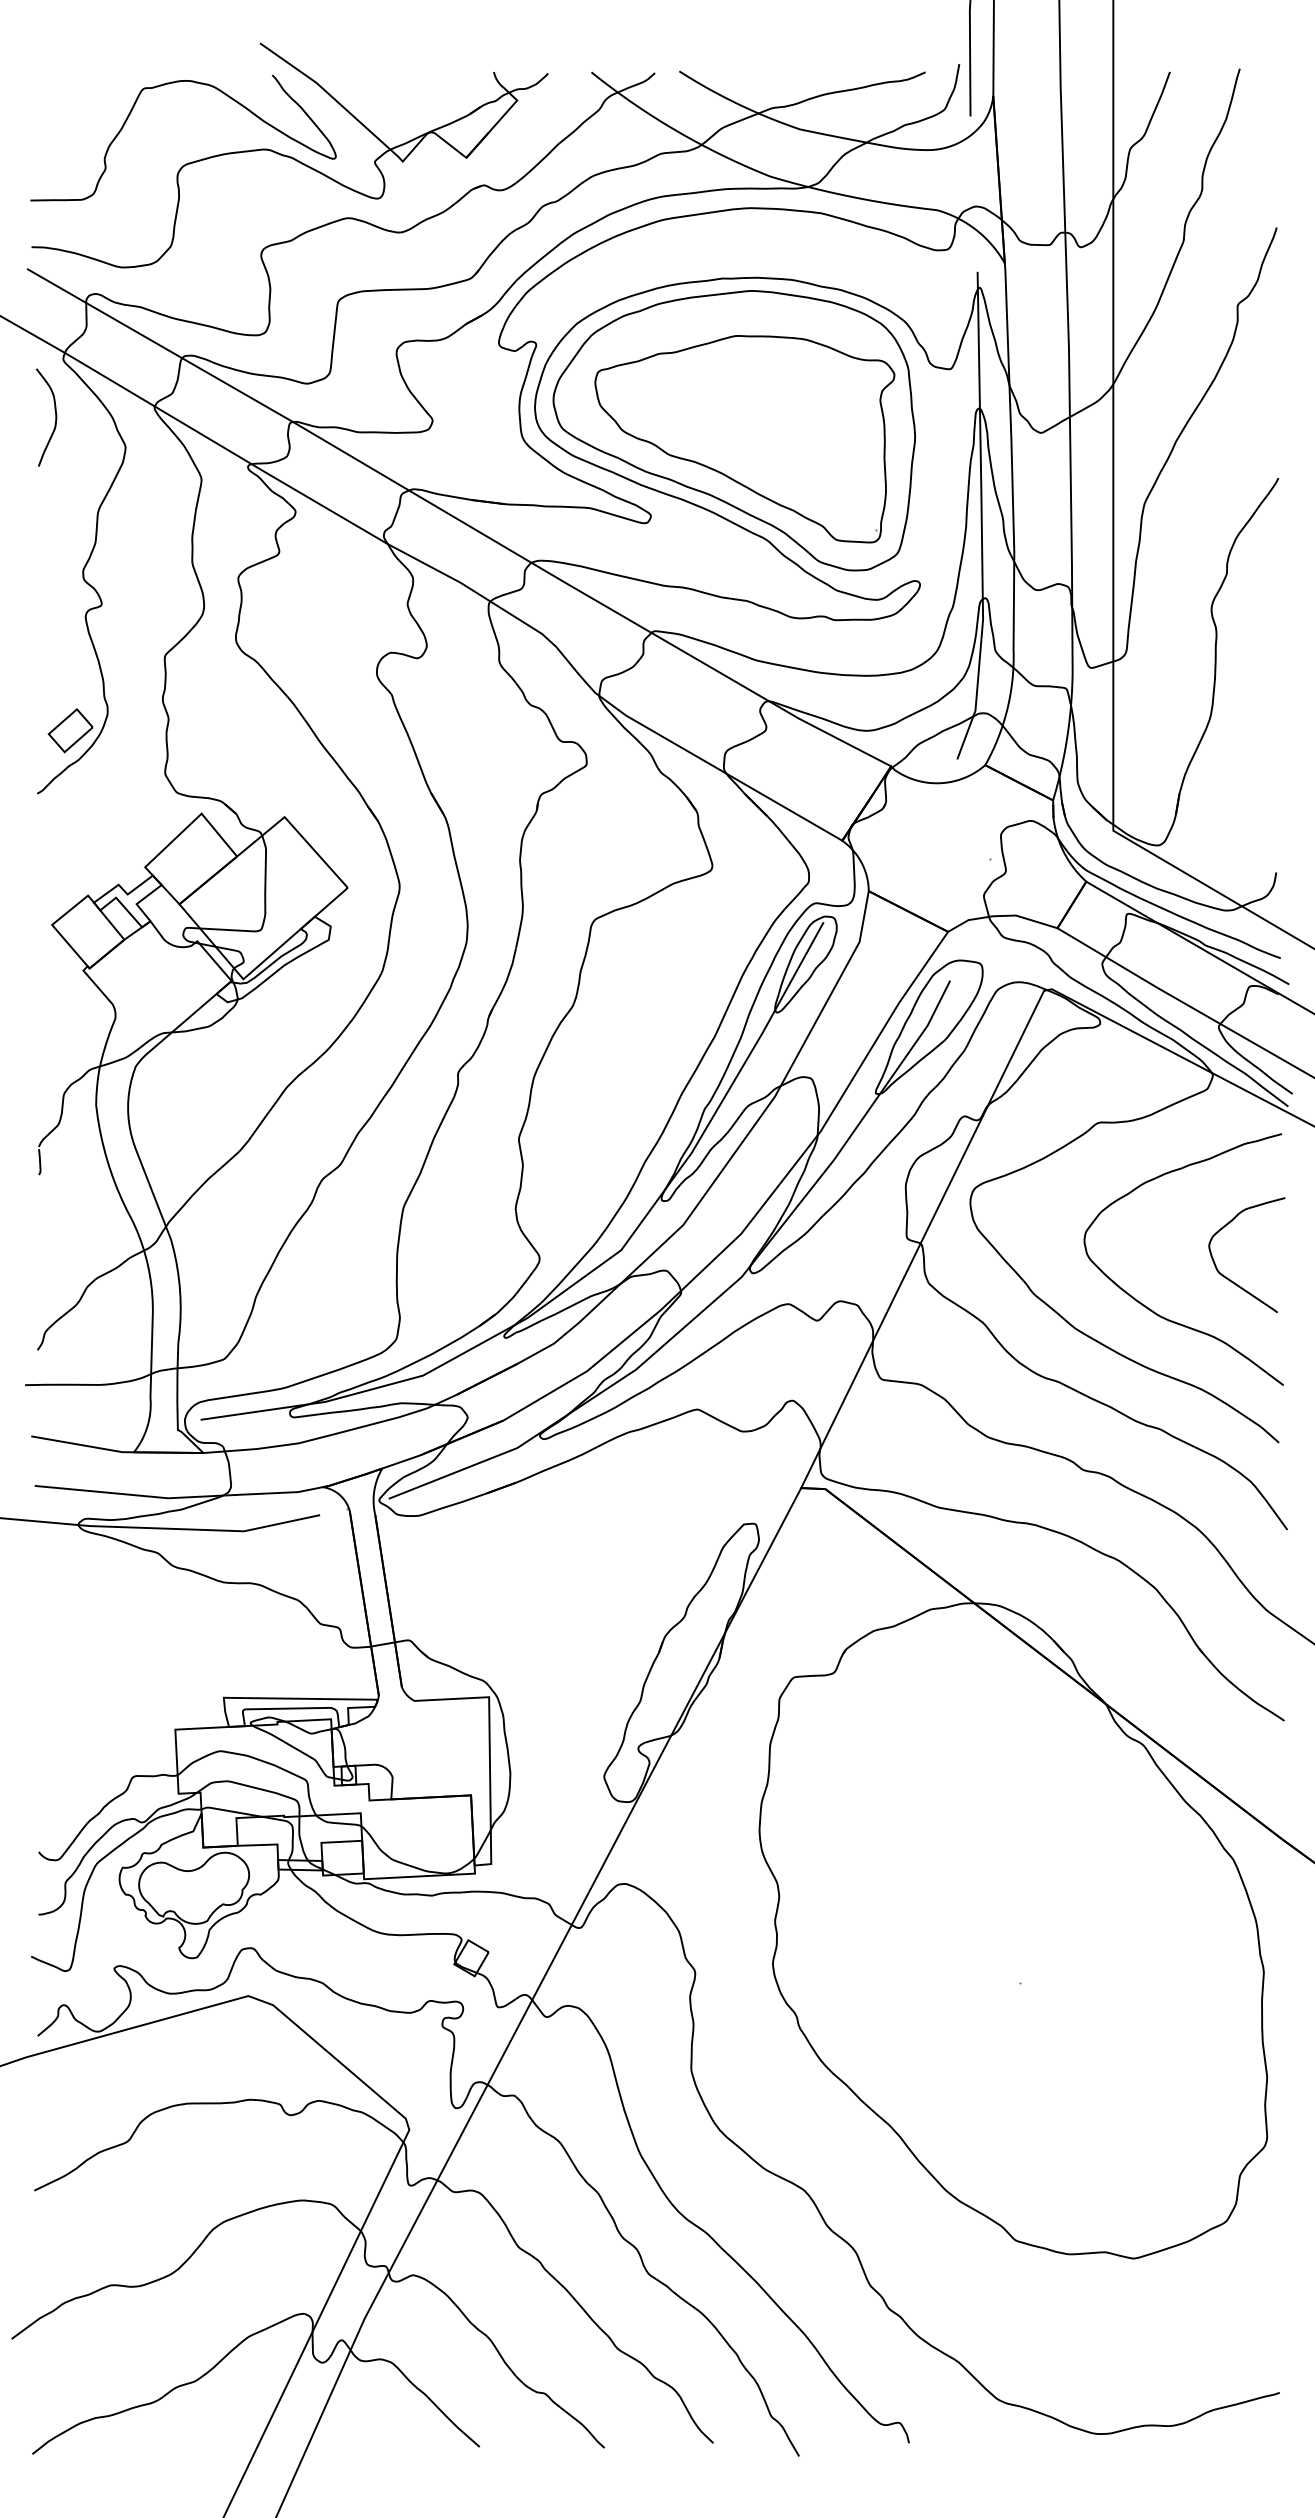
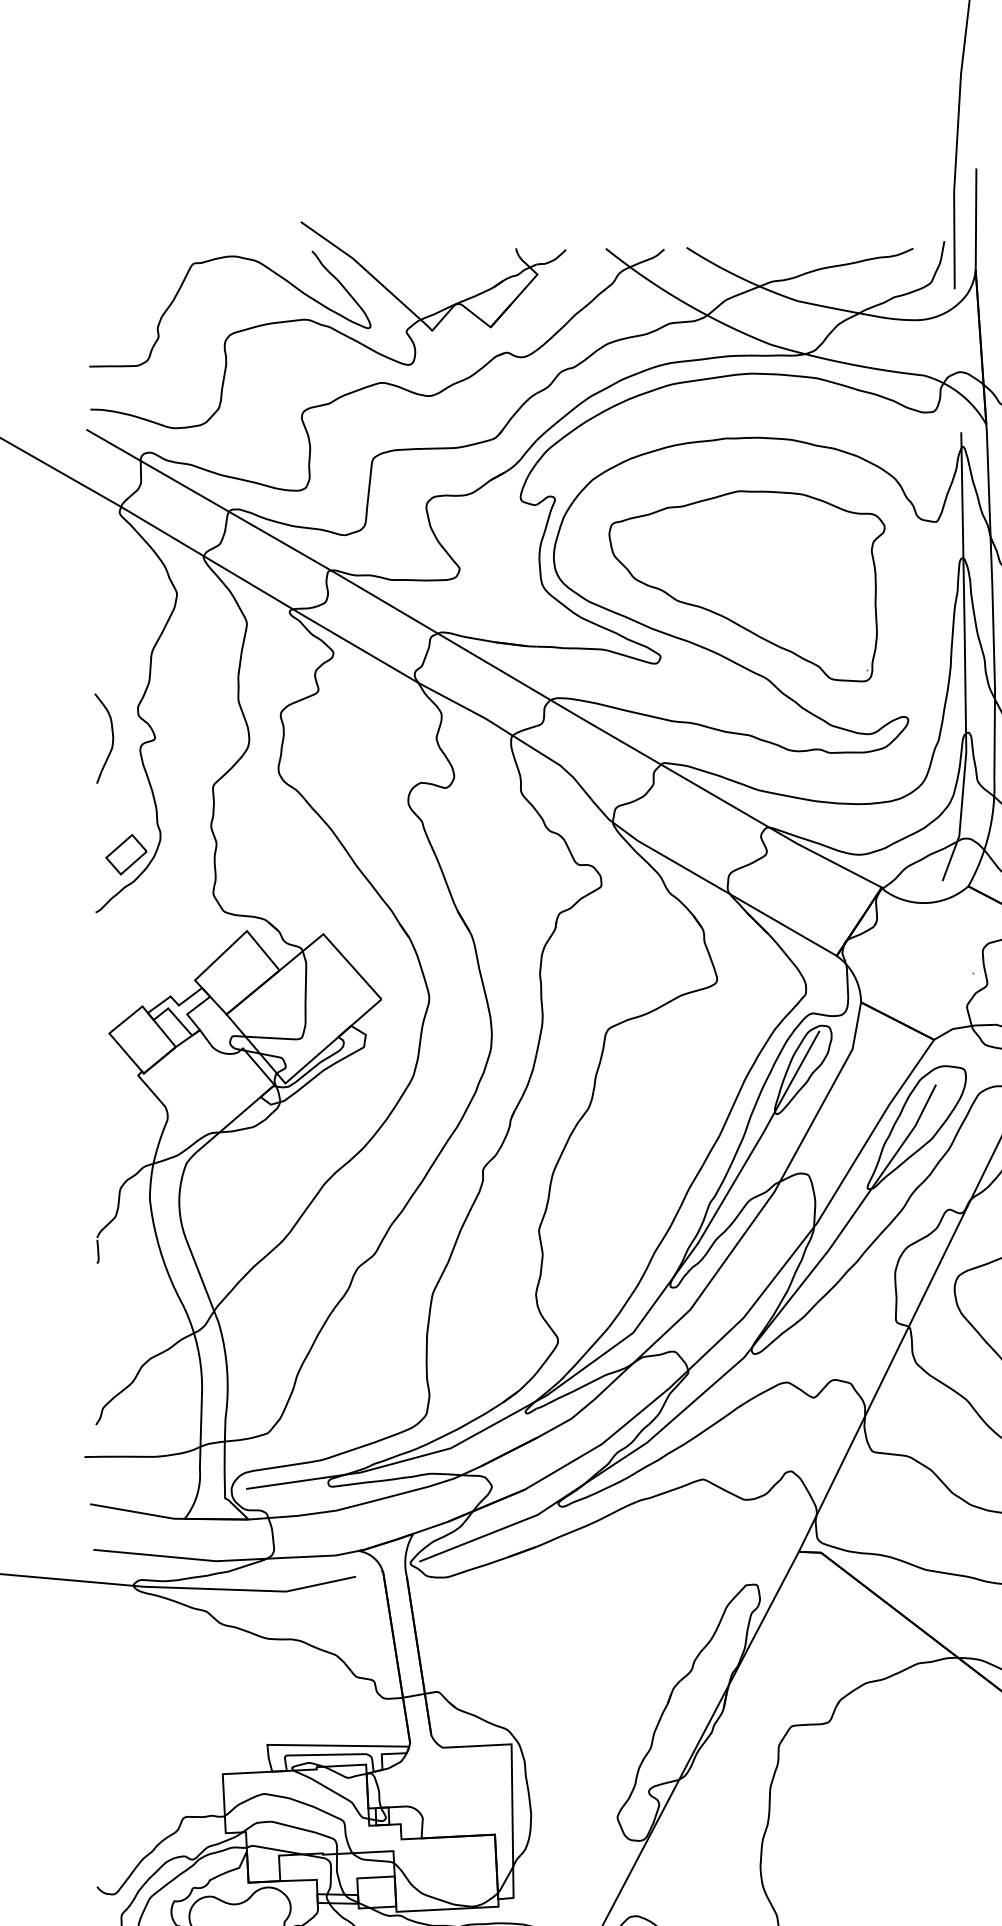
curve: (55, 417) -> (112, 738), moved
part: (733, 430) -> (736, 578), removed

